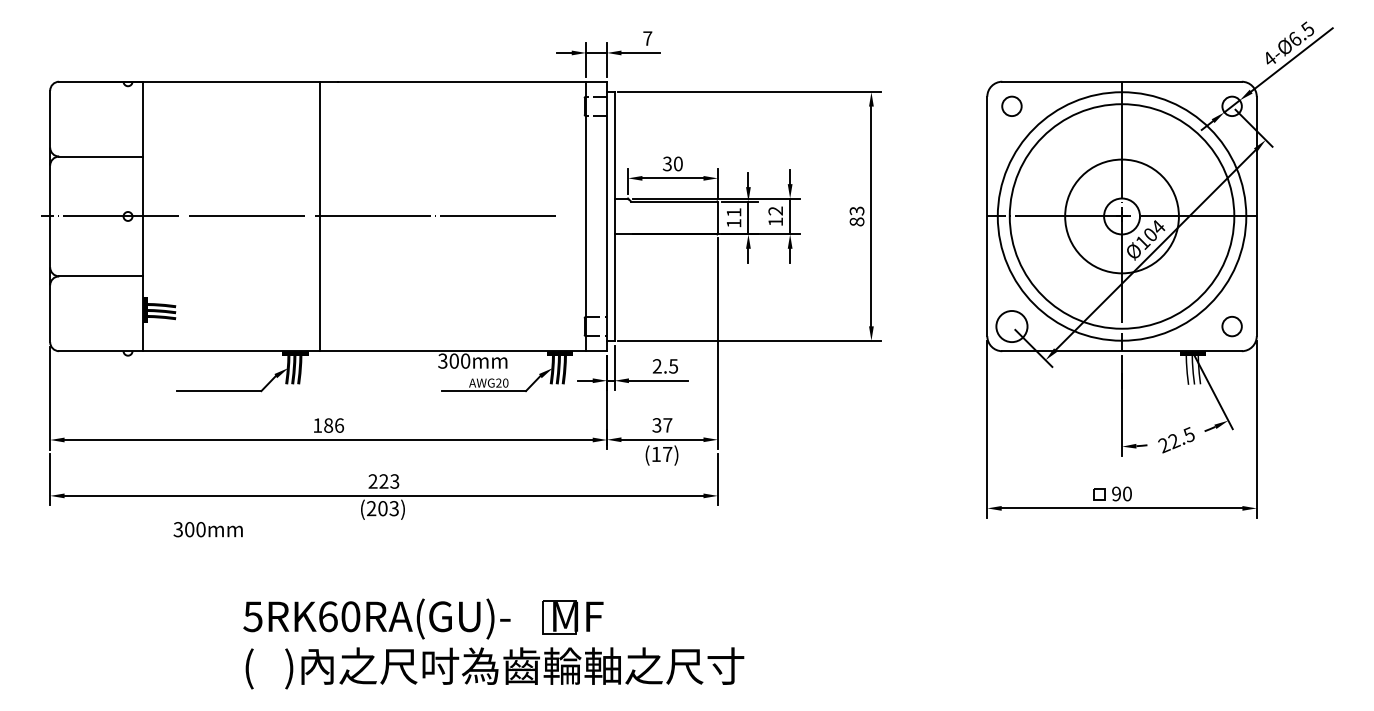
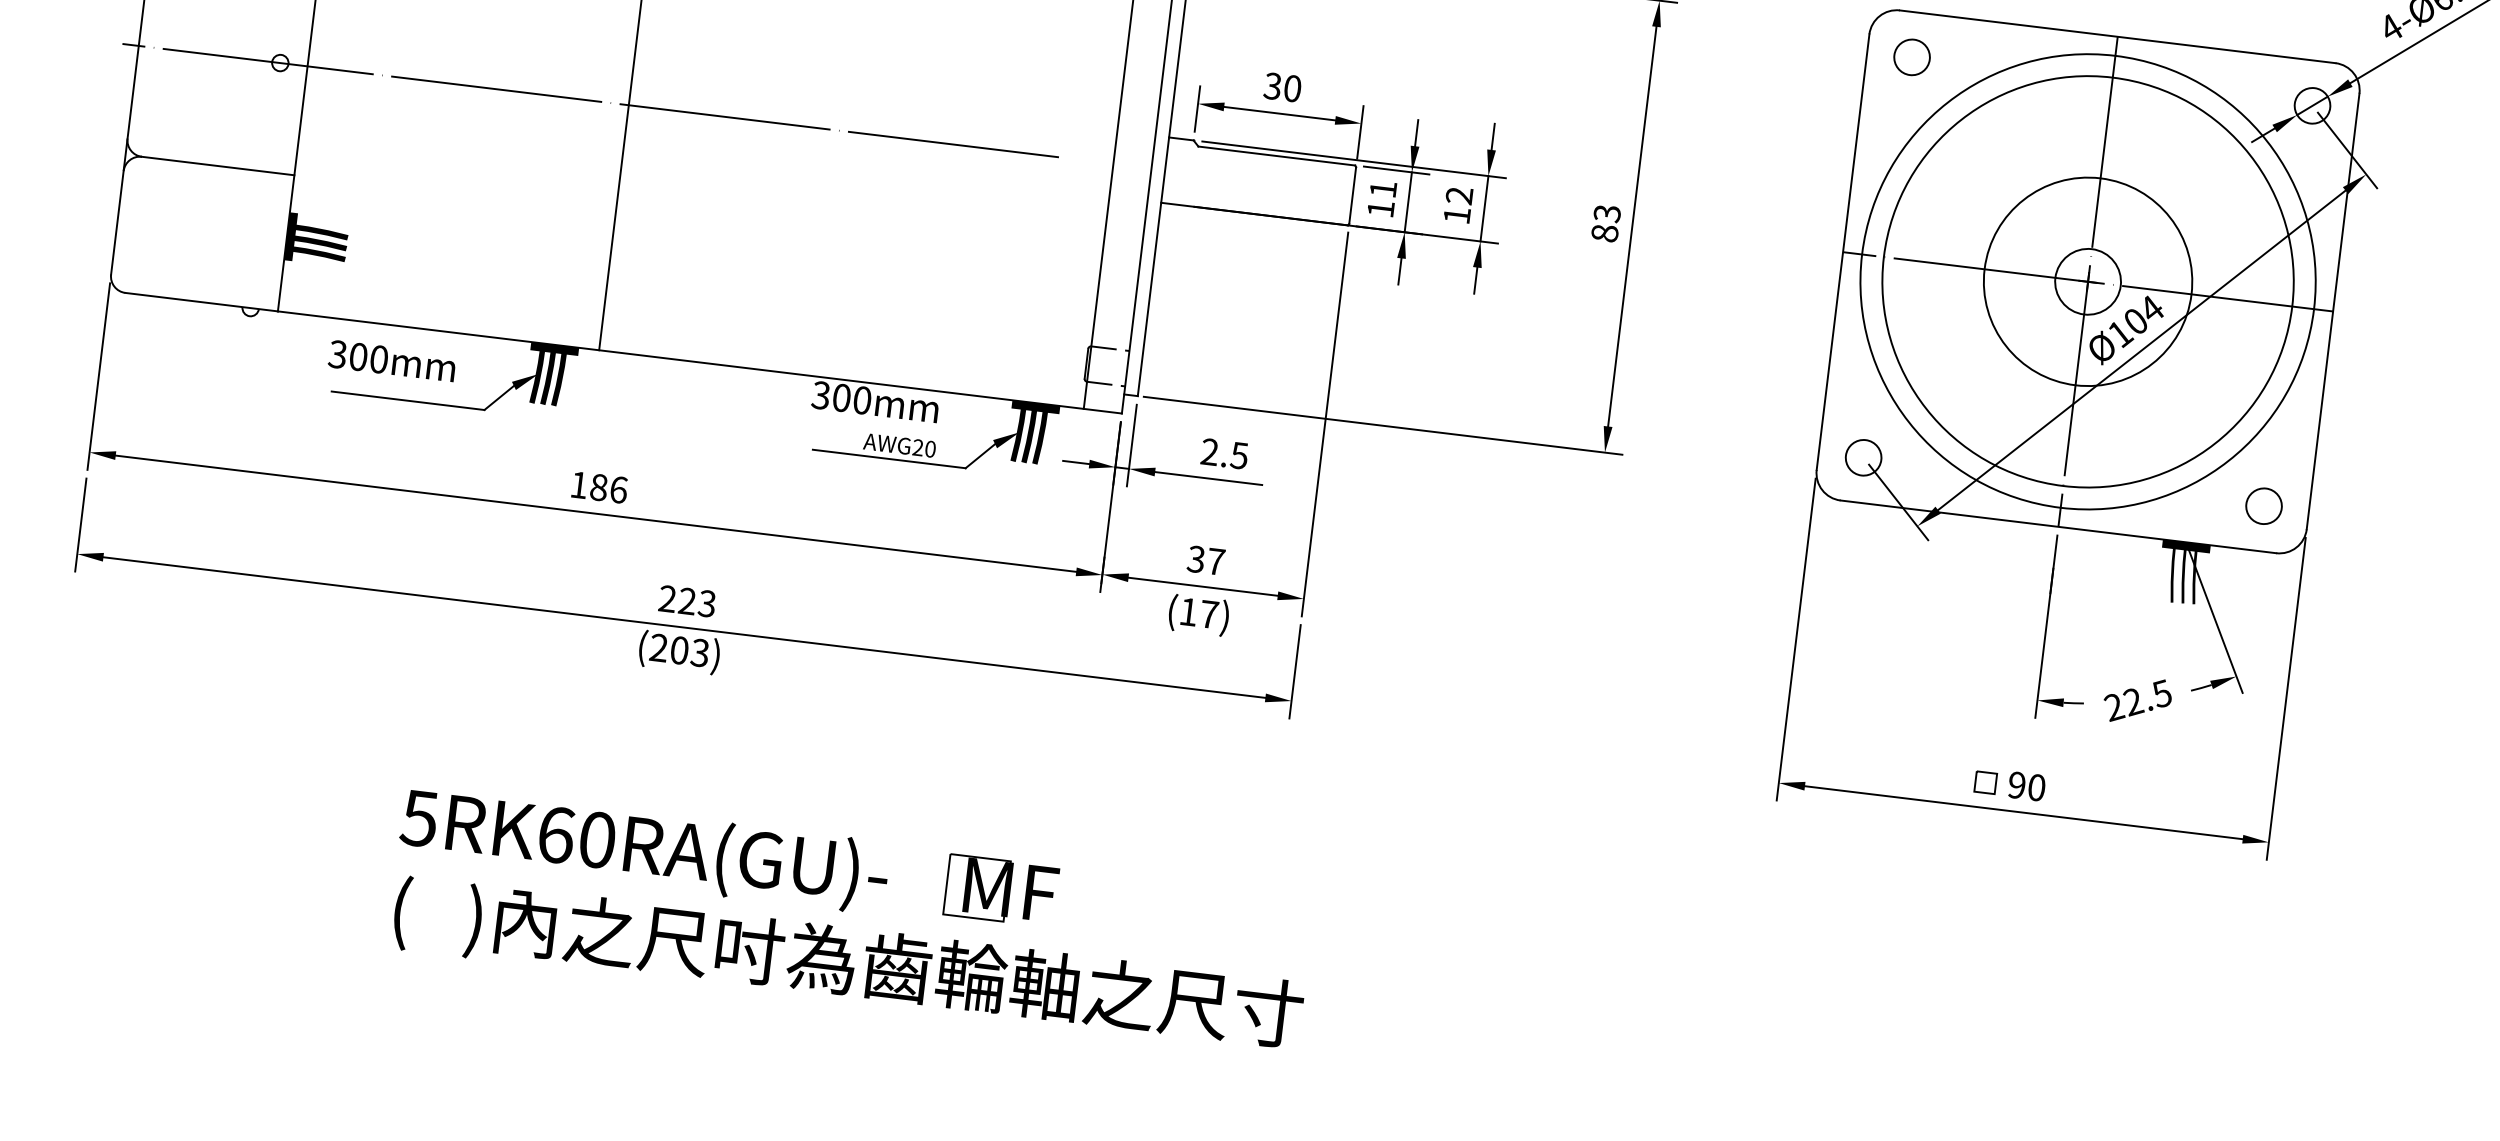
circle: (1011, 326) -> (1862, 457), size x0.62
text: (207, 529) -> (390, 360), moved

